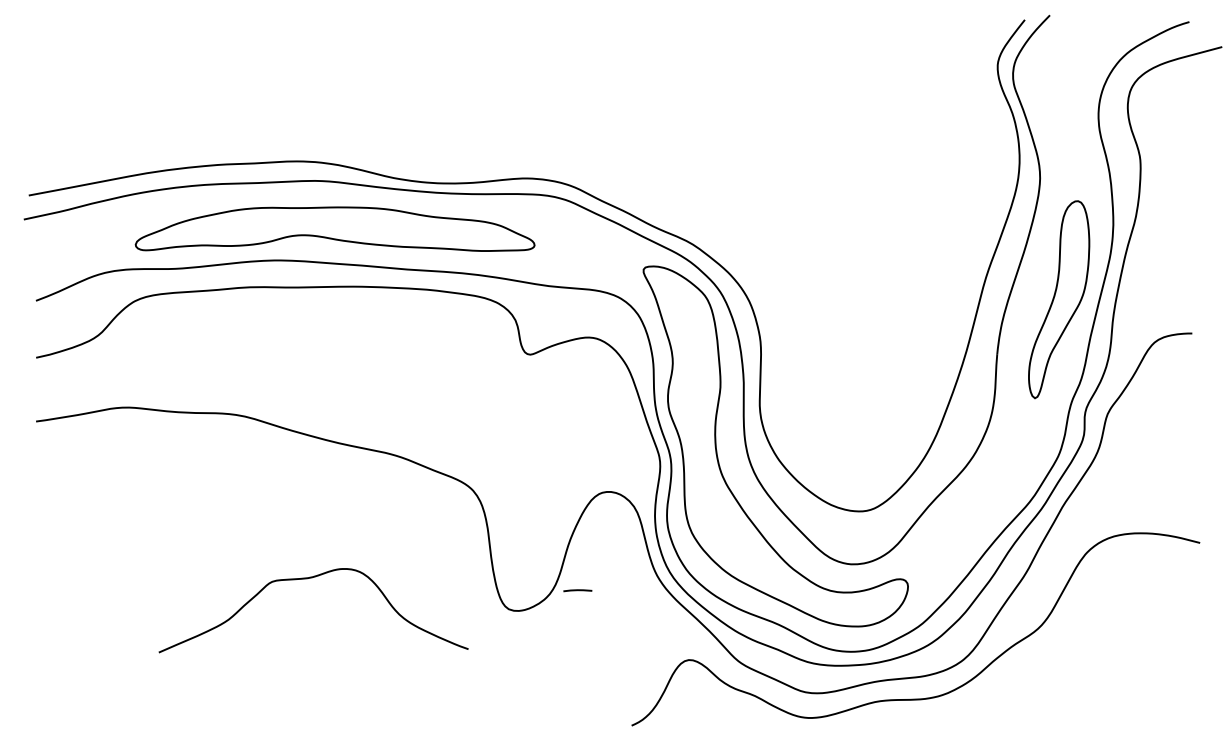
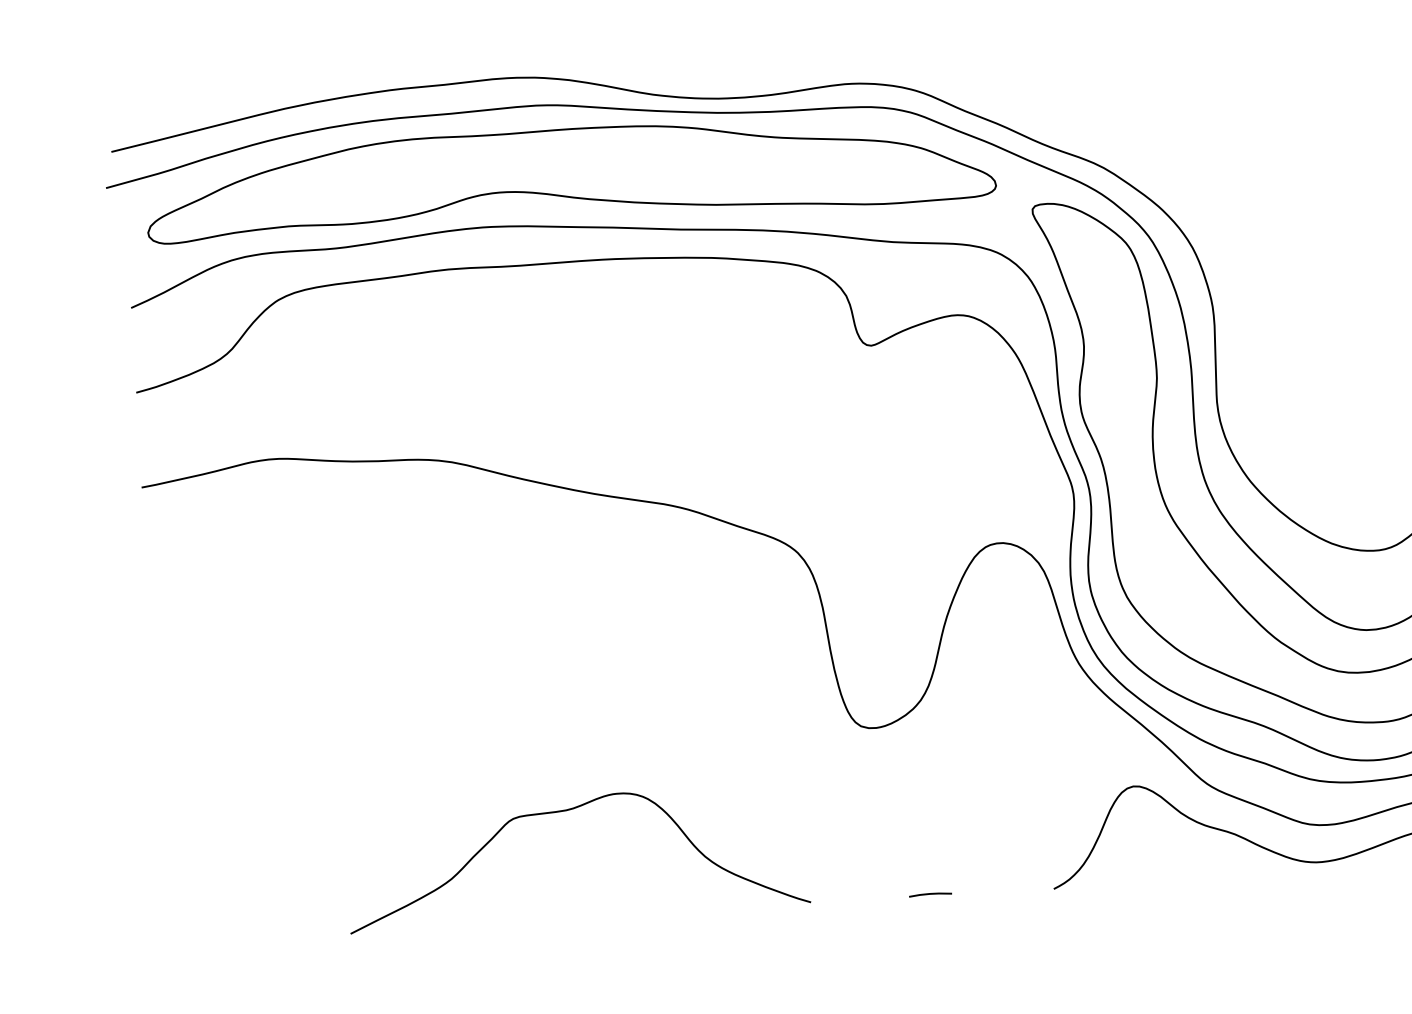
part: (334, 229) -> (569, 176), size x1.43
curve: (307, 579) -> (565, 812), moved
line: (577, 590) -> (930, 894), moved

